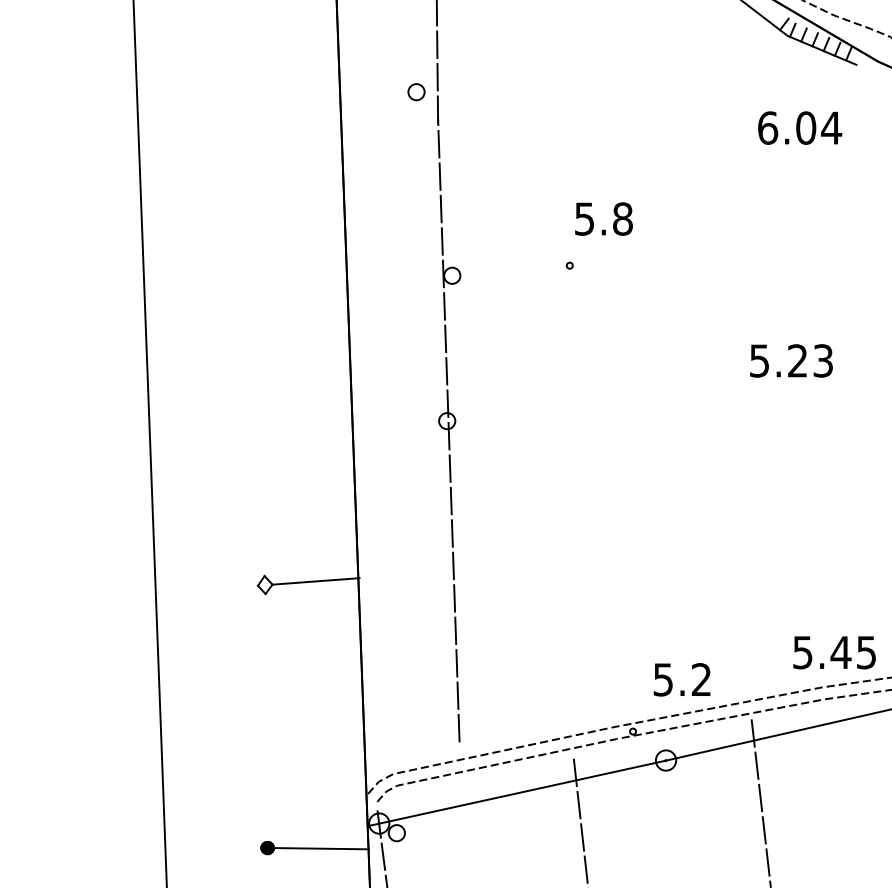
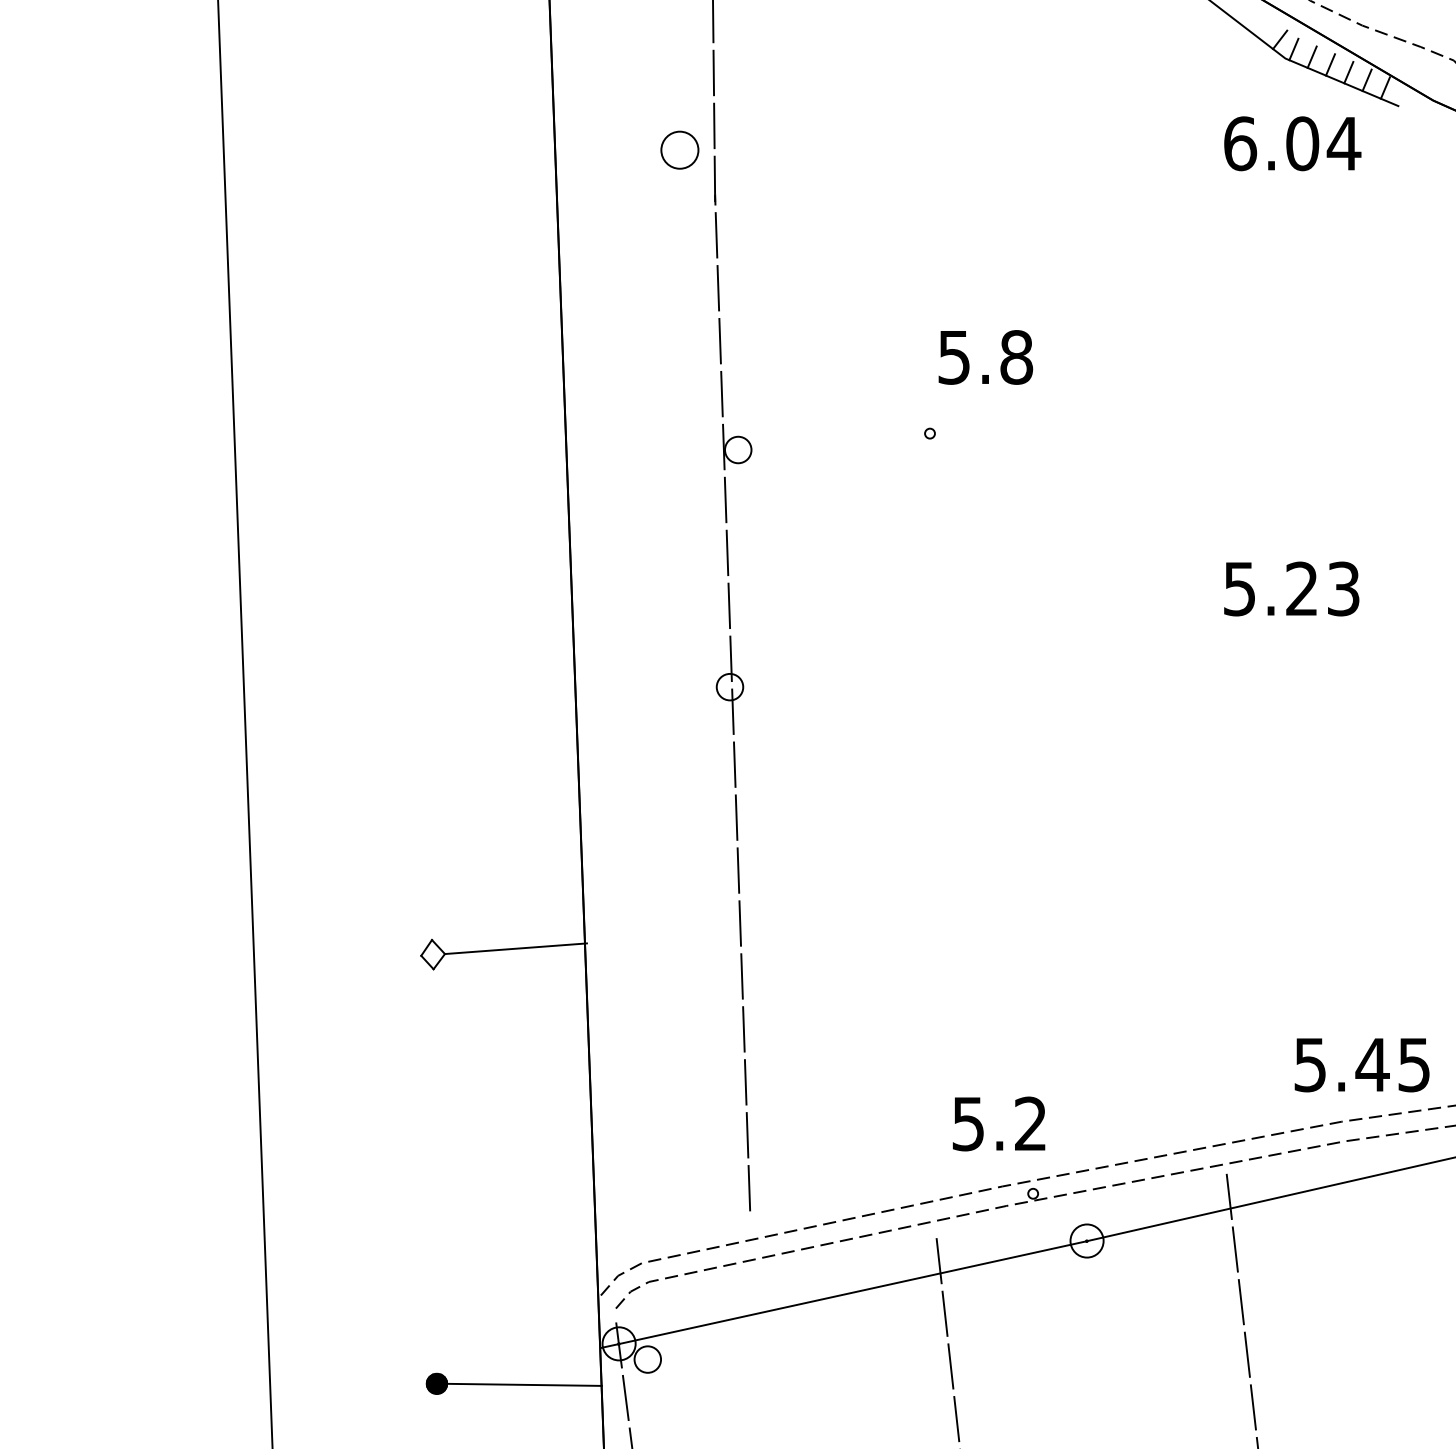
part: (416, 92) -> (679, 150), size x1.4
text: (800, 127) -> (1293, 142), moved
text: (681, 679) -> (998, 1123), moved

